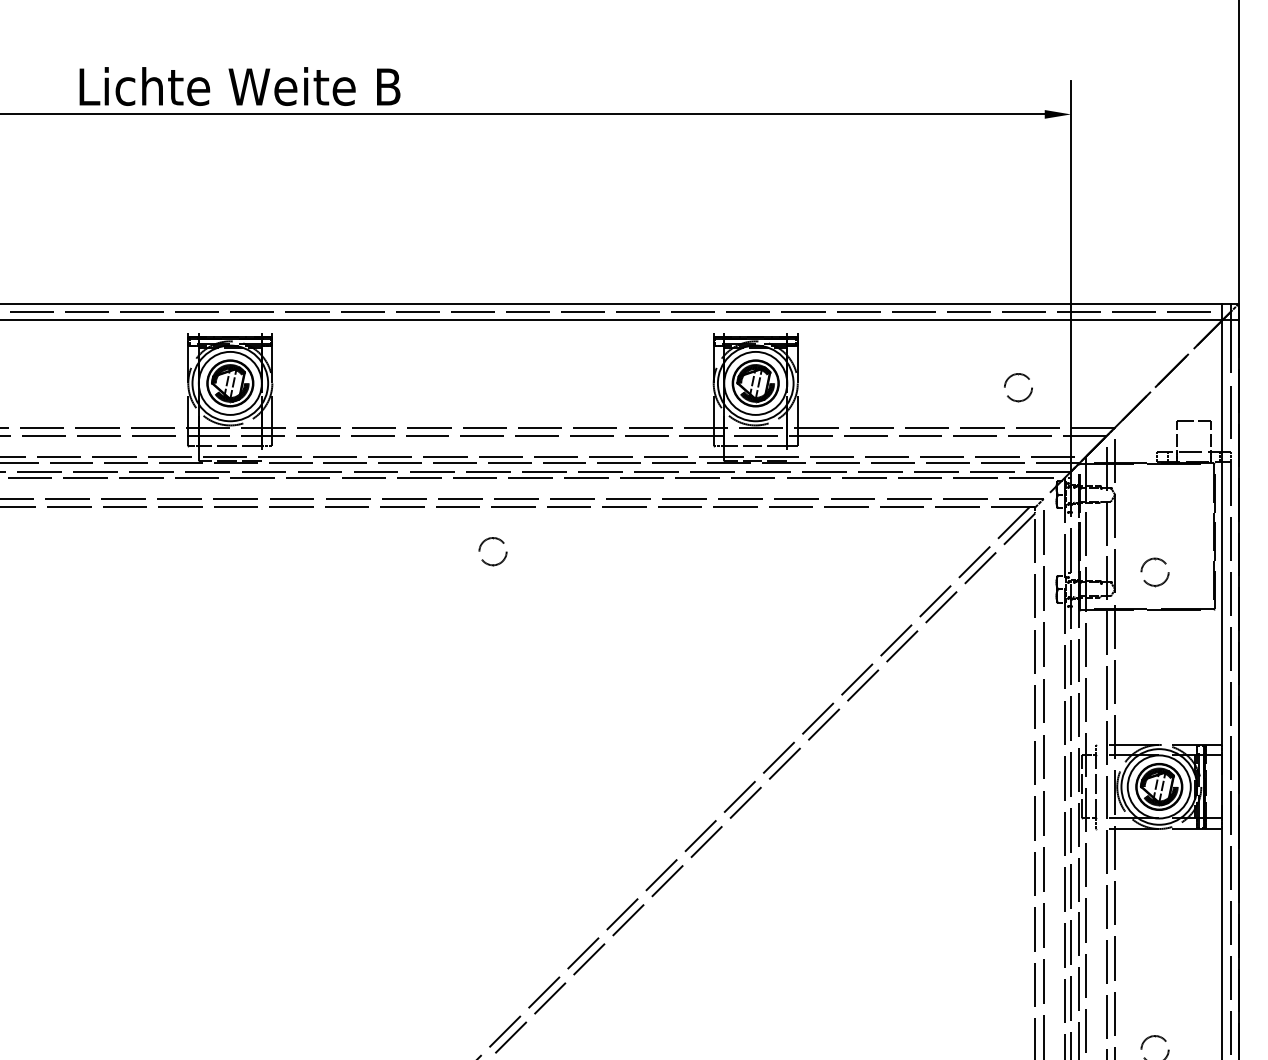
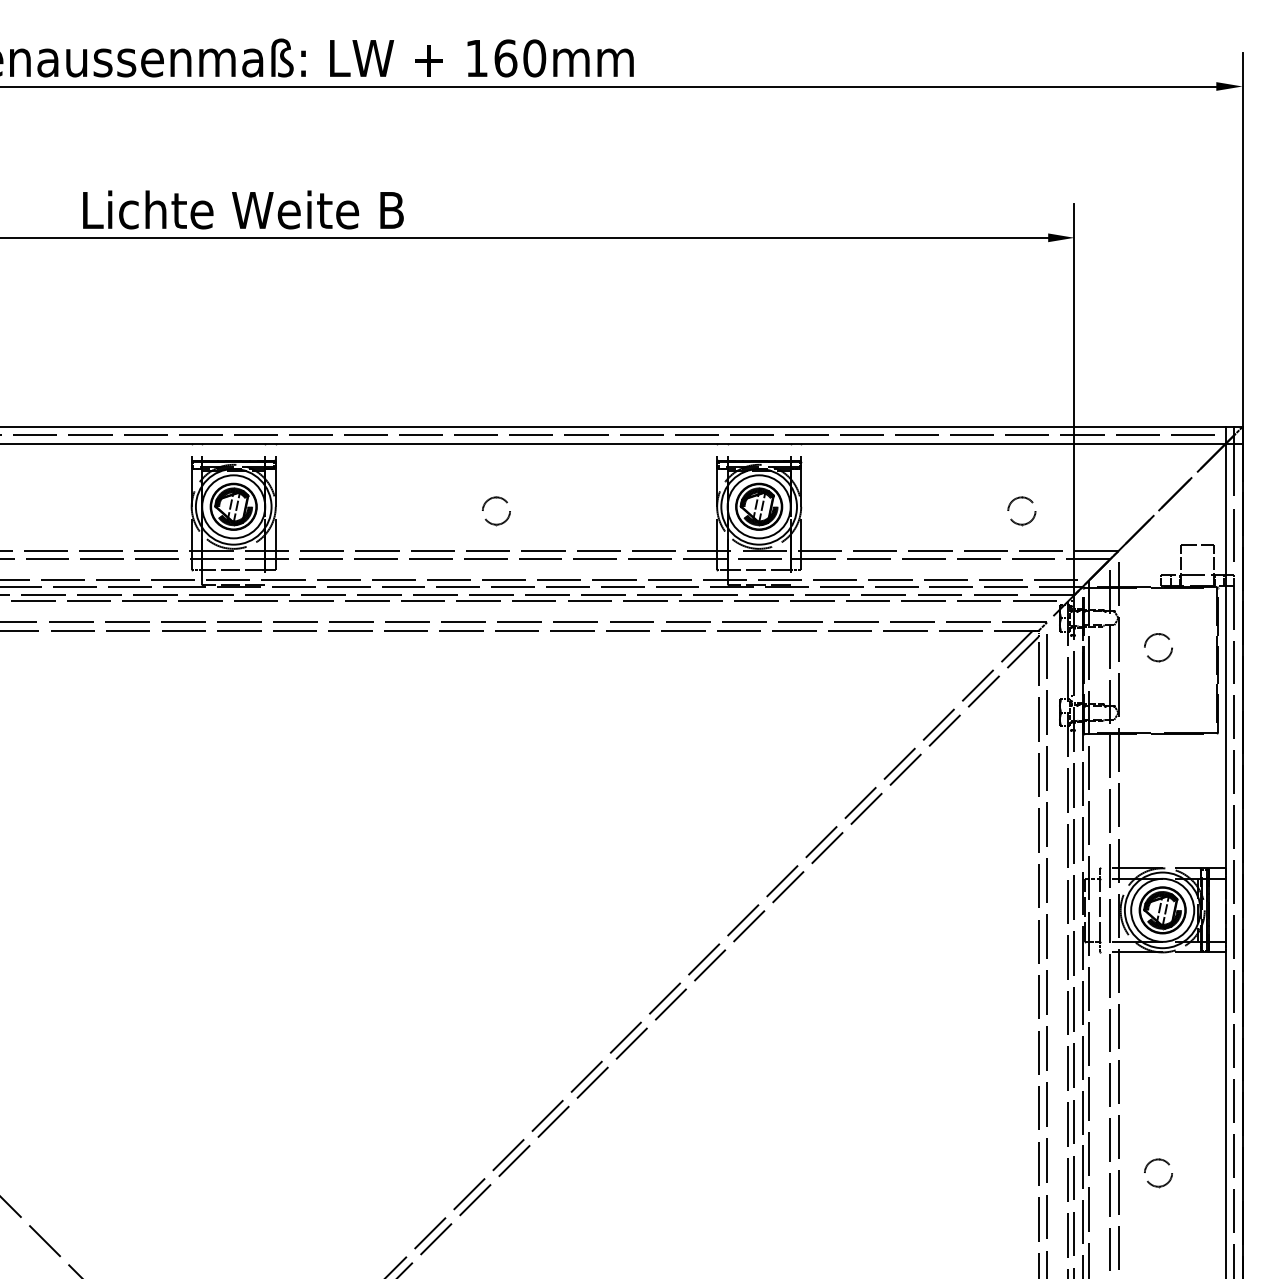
part: (484, 560) -> (487, 519), moved
part: (1156, 560) -> (1159, 635), moved

